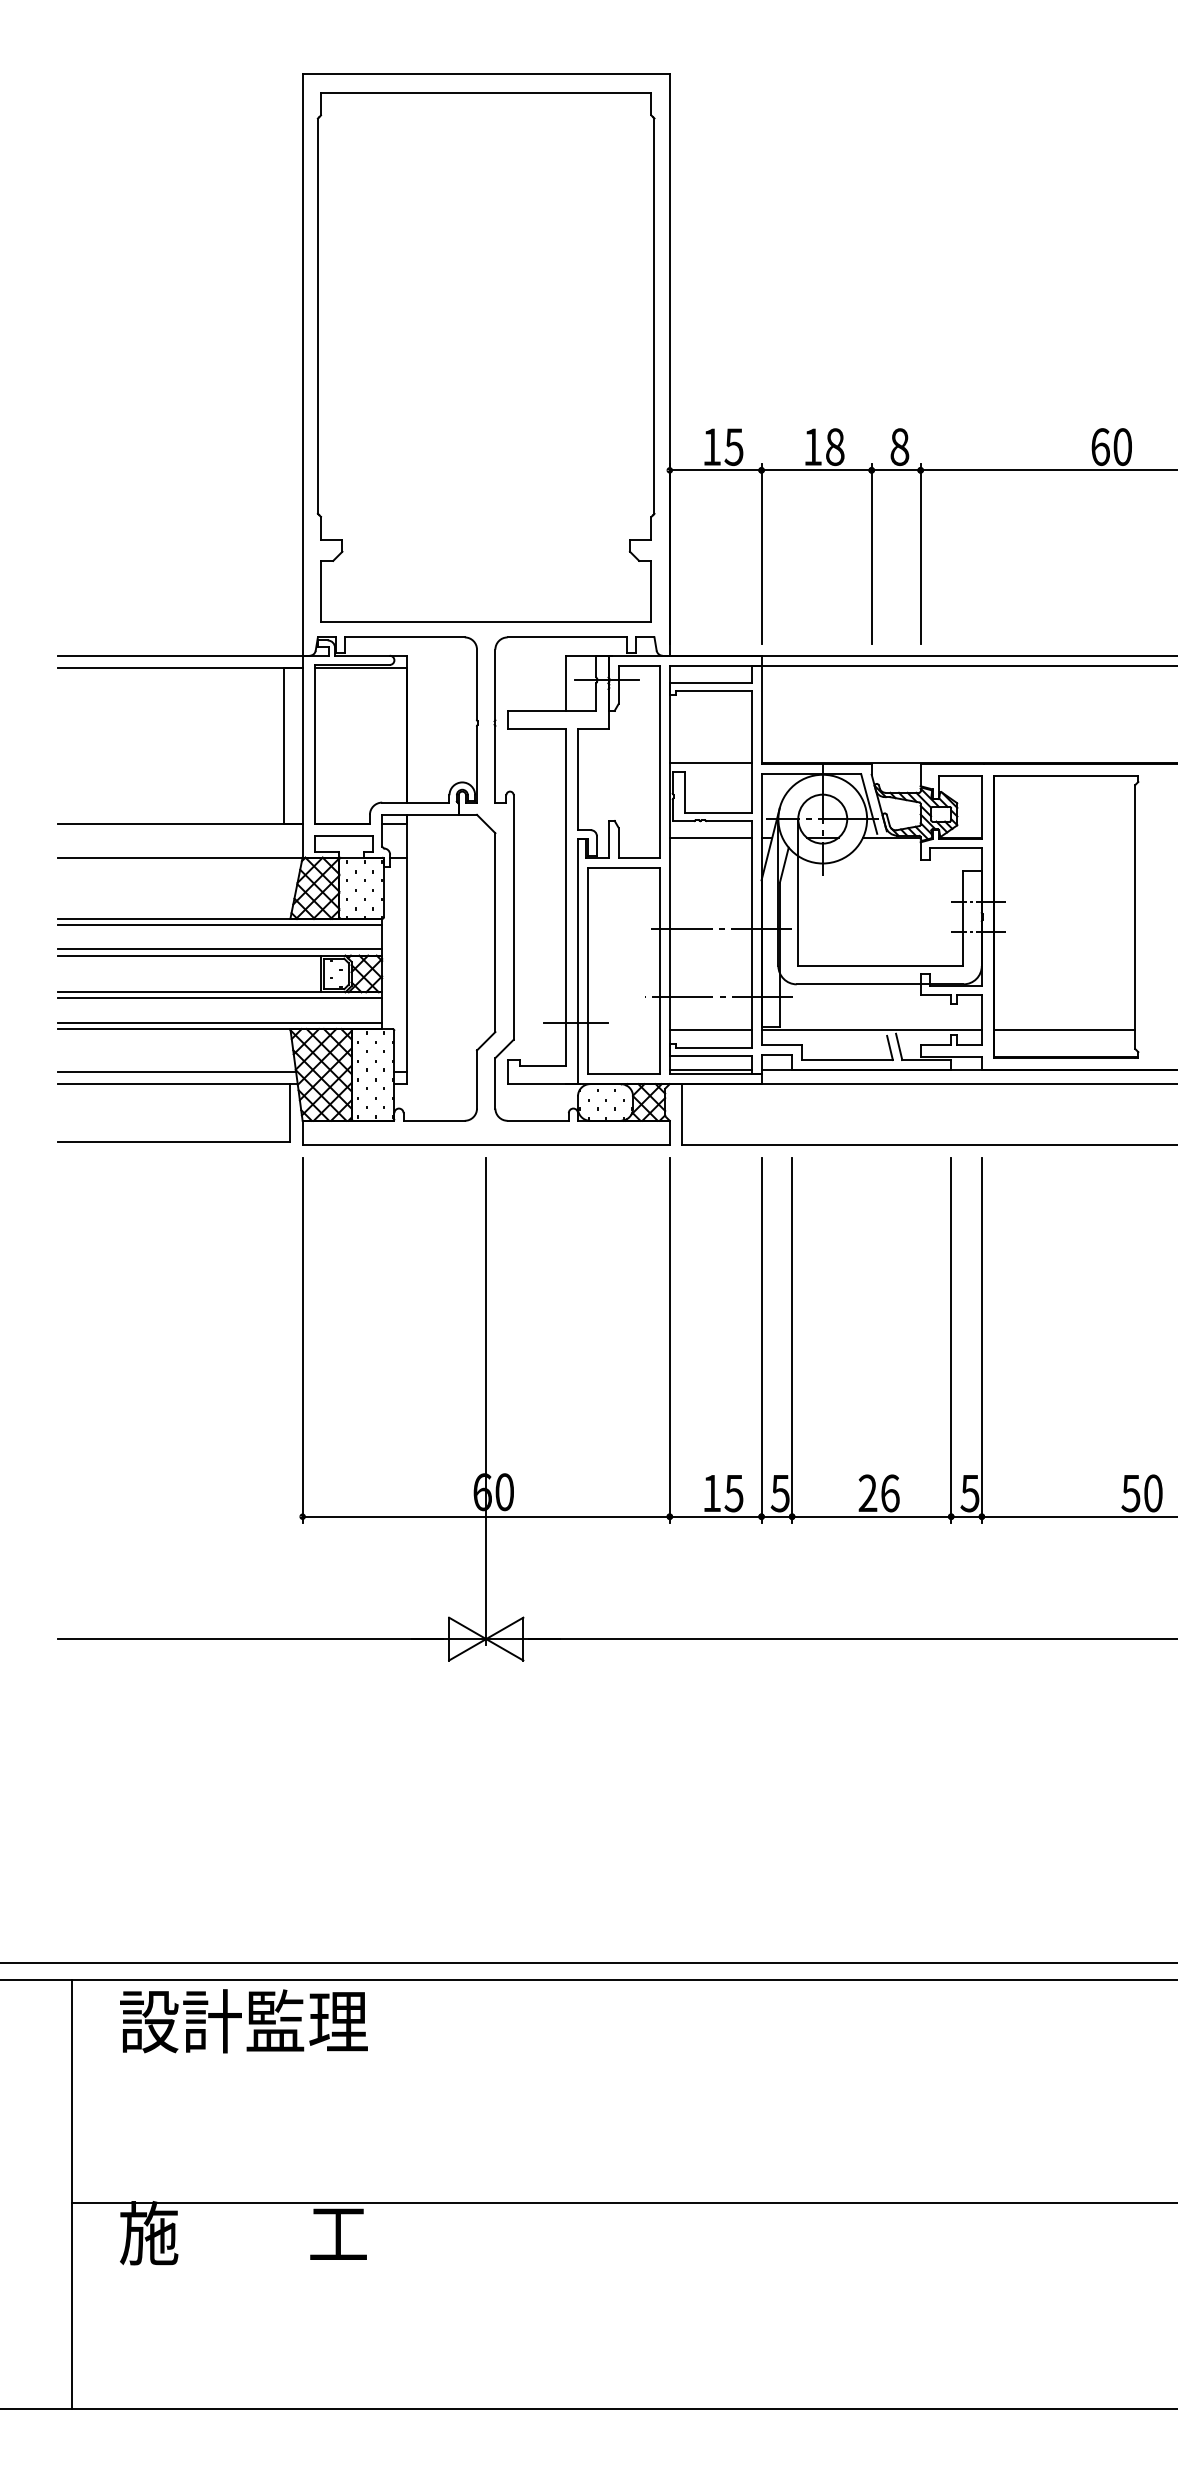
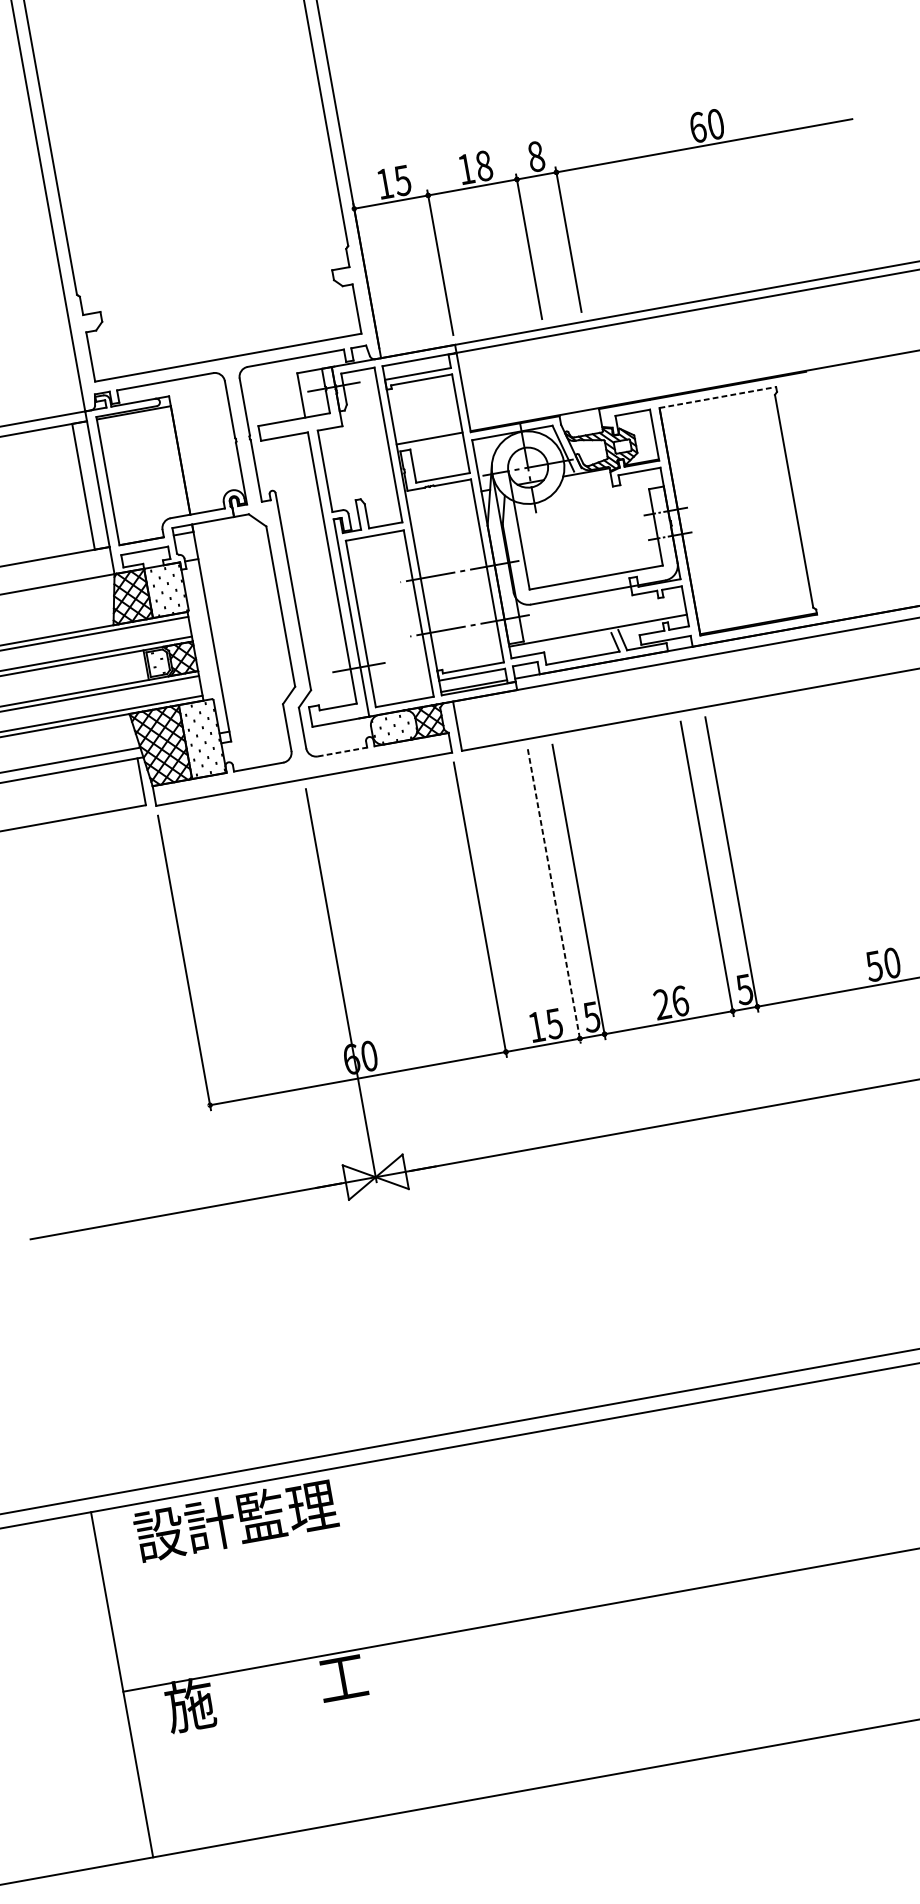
line: (1066, 775) -> (718, 397), solid -> dashed
line: (710, 837) -> (440, 498), removed
line: (710, 1030) -> (468, 654), removed
line: (1064, 1030) -> (753, 602), removed
line: (538, 1120) -> (342, 751), solid -> dashed
line: (761, 1340) -> (554, 896), solid -> dashed

